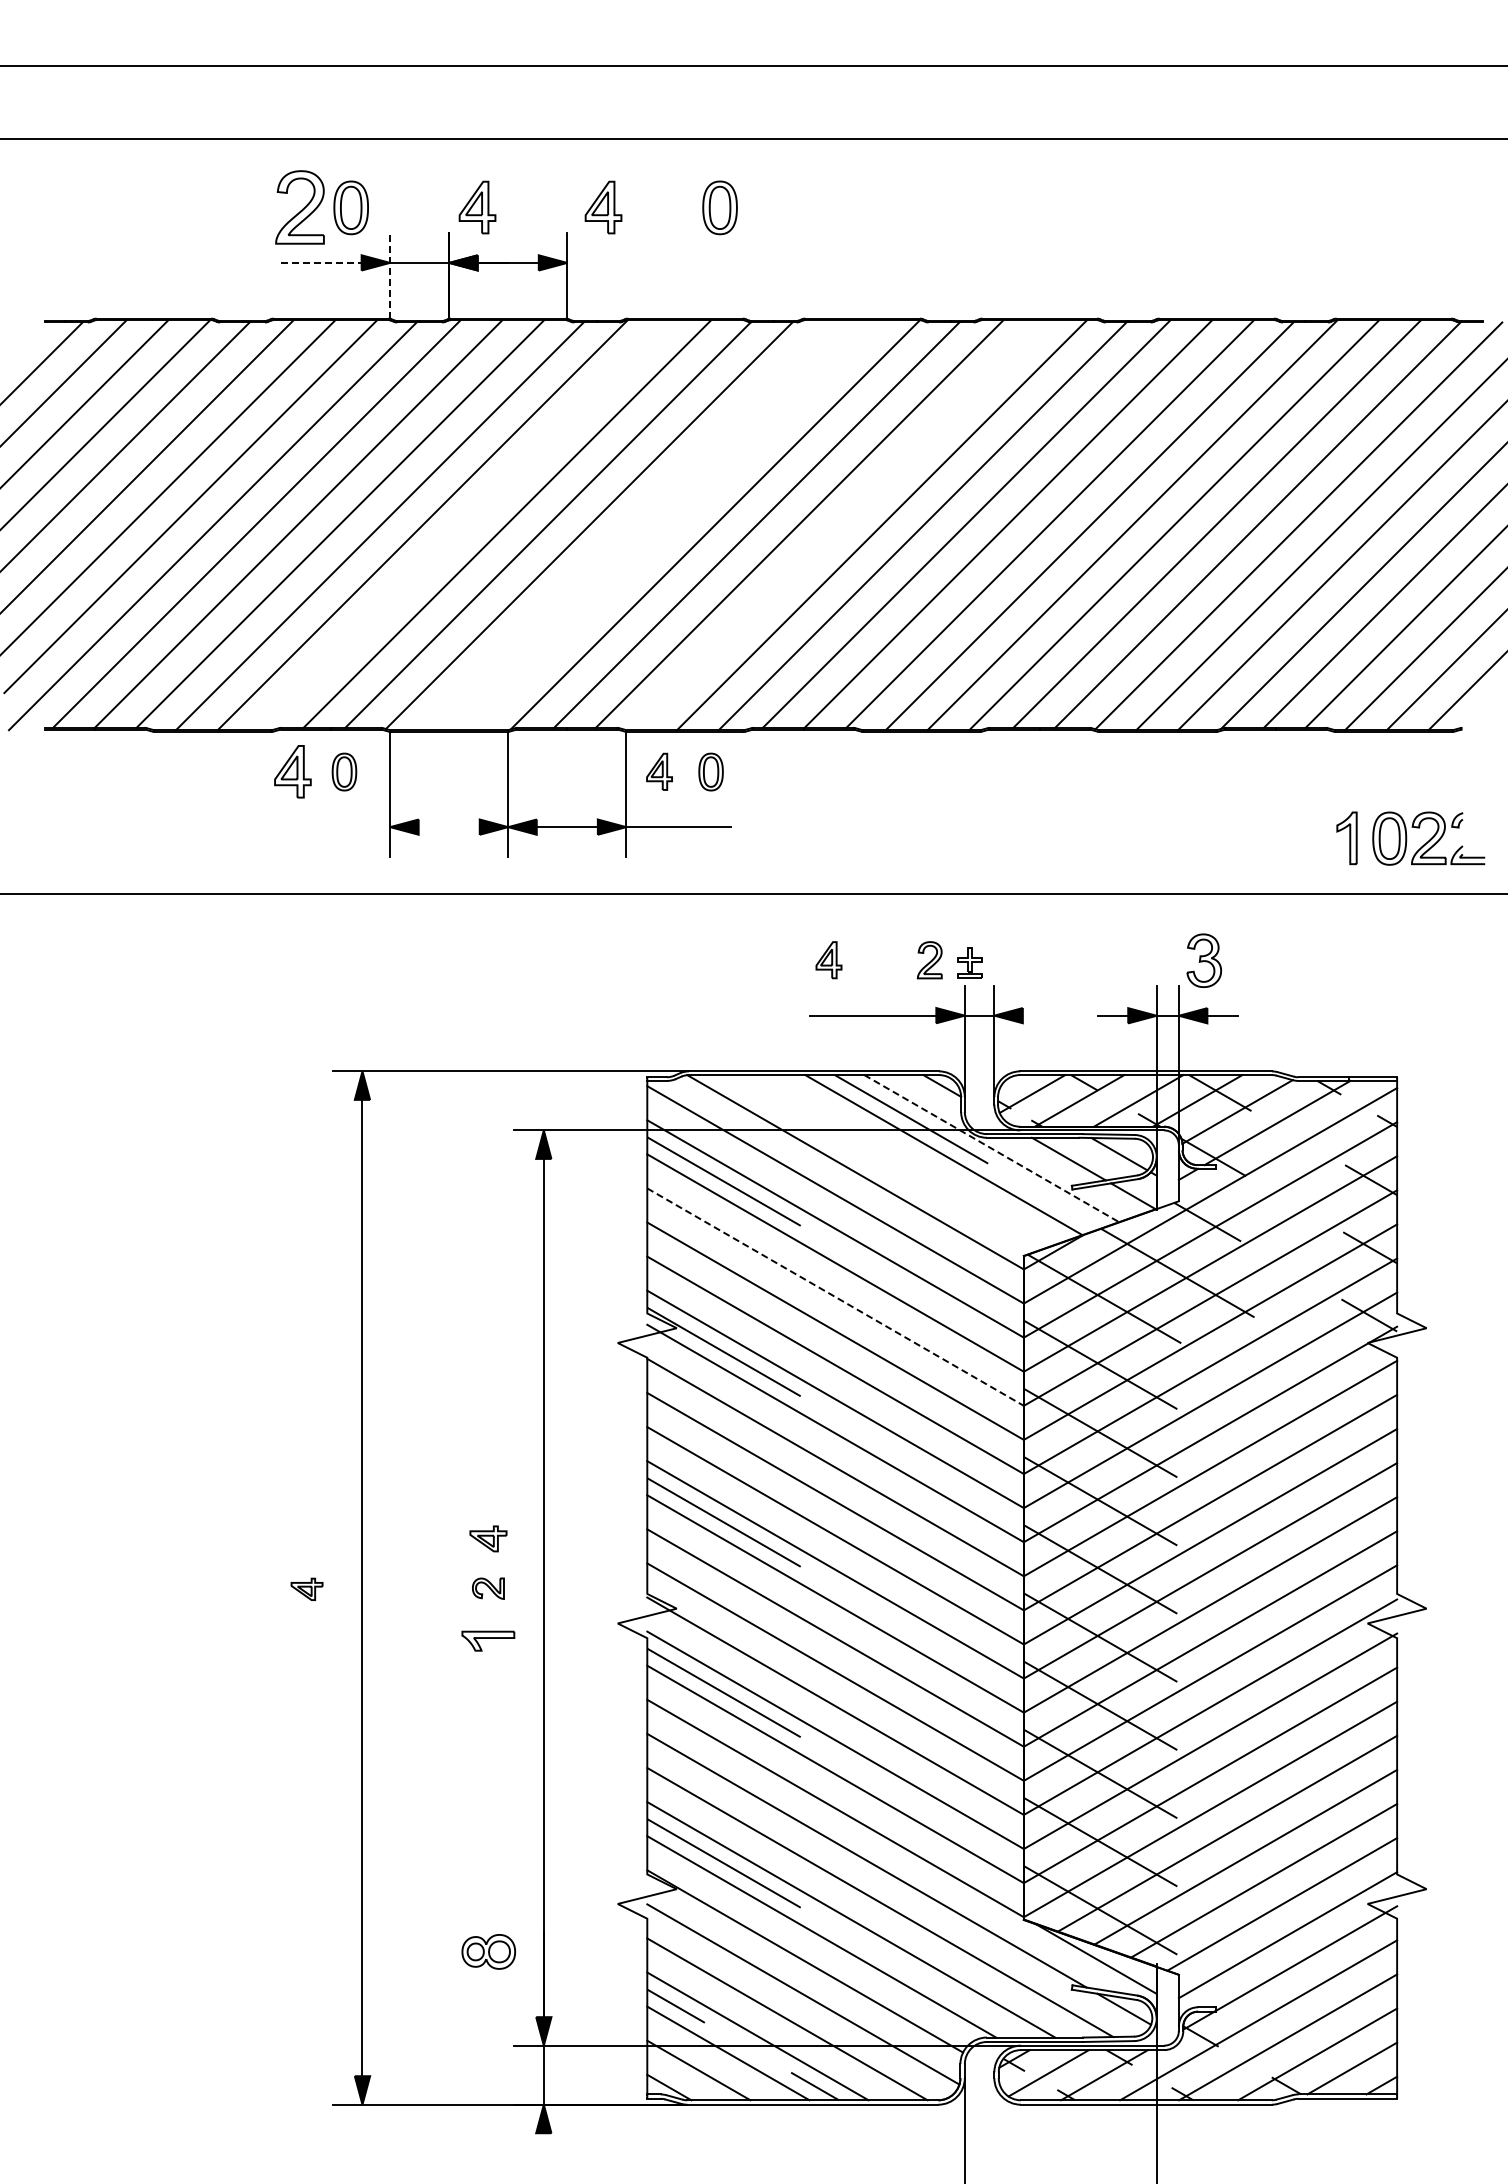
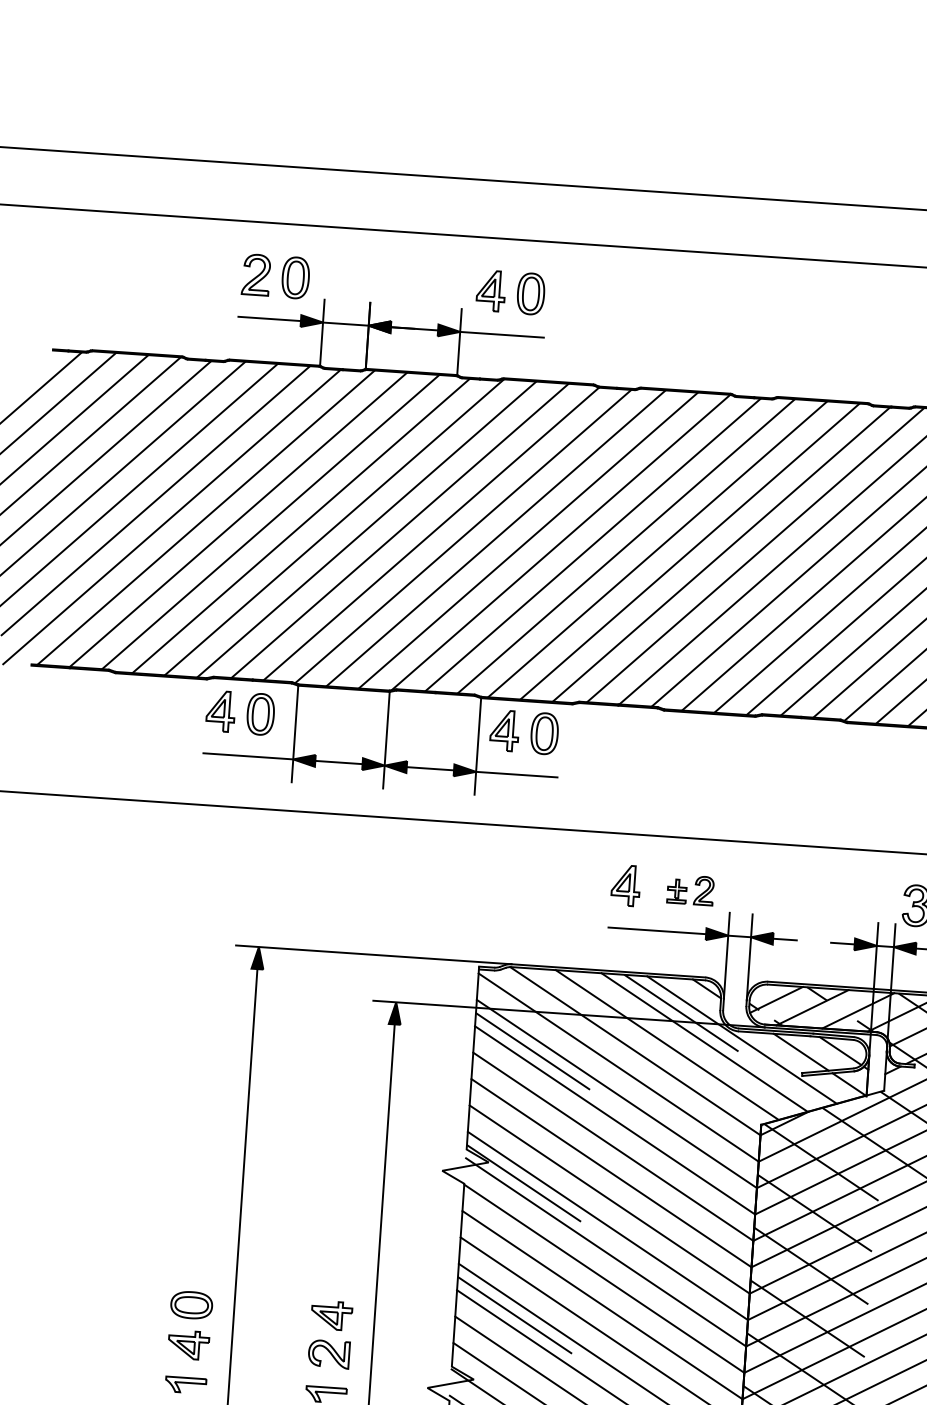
part: (300, 207) -> (256, 274), size x0.71
part: (477, 207) -> (393, 284), removed
part: (719, 207) -> (530, 293), moved
line: (321, 262) -> (269, 318), dashed -> solid
line: (621, 262) -> (502, 334), added
line: (390, 276) -> (322, 333), dashed -> solid
line: (464, 525) -> (366, 529), added
line: (631, 525) -> (496, 538), added
line: (673, 525) -> (528, 540), added
line: (840, 525) -> (657, 549), added
part: (344, 771) -> (260, 713), size x1.43
part: (659, 771) -> (504, 730), size x1.43
part: (710, 771) -> (544, 733), size x1.43
line: (332, 827) -> (248, 756), added
line: (448, 827) -> (338, 762), added
part: (828, 959) -> (625, 885), size x1.43
part: (969, 962) -> (676, 890), moved
line: (1037, 1015) -> (784, 939), added
line: (992, 1148) -> (742, 1039), dashed -> solid
line: (895, 1161) -> (666, 1044), added
line: (836, 1297) -> (613, 1147), dashed -> solid
part: (307, 1537) -> (191, 1305), added
part: (488, 1538) -> (331, 1315), size x1.43
part: (488, 1588) -> (329, 1354), size x1.67
part: (306, 1589) -> (188, 1345), size x1.67
part: (306, 1640) -> (185, 1384), added

